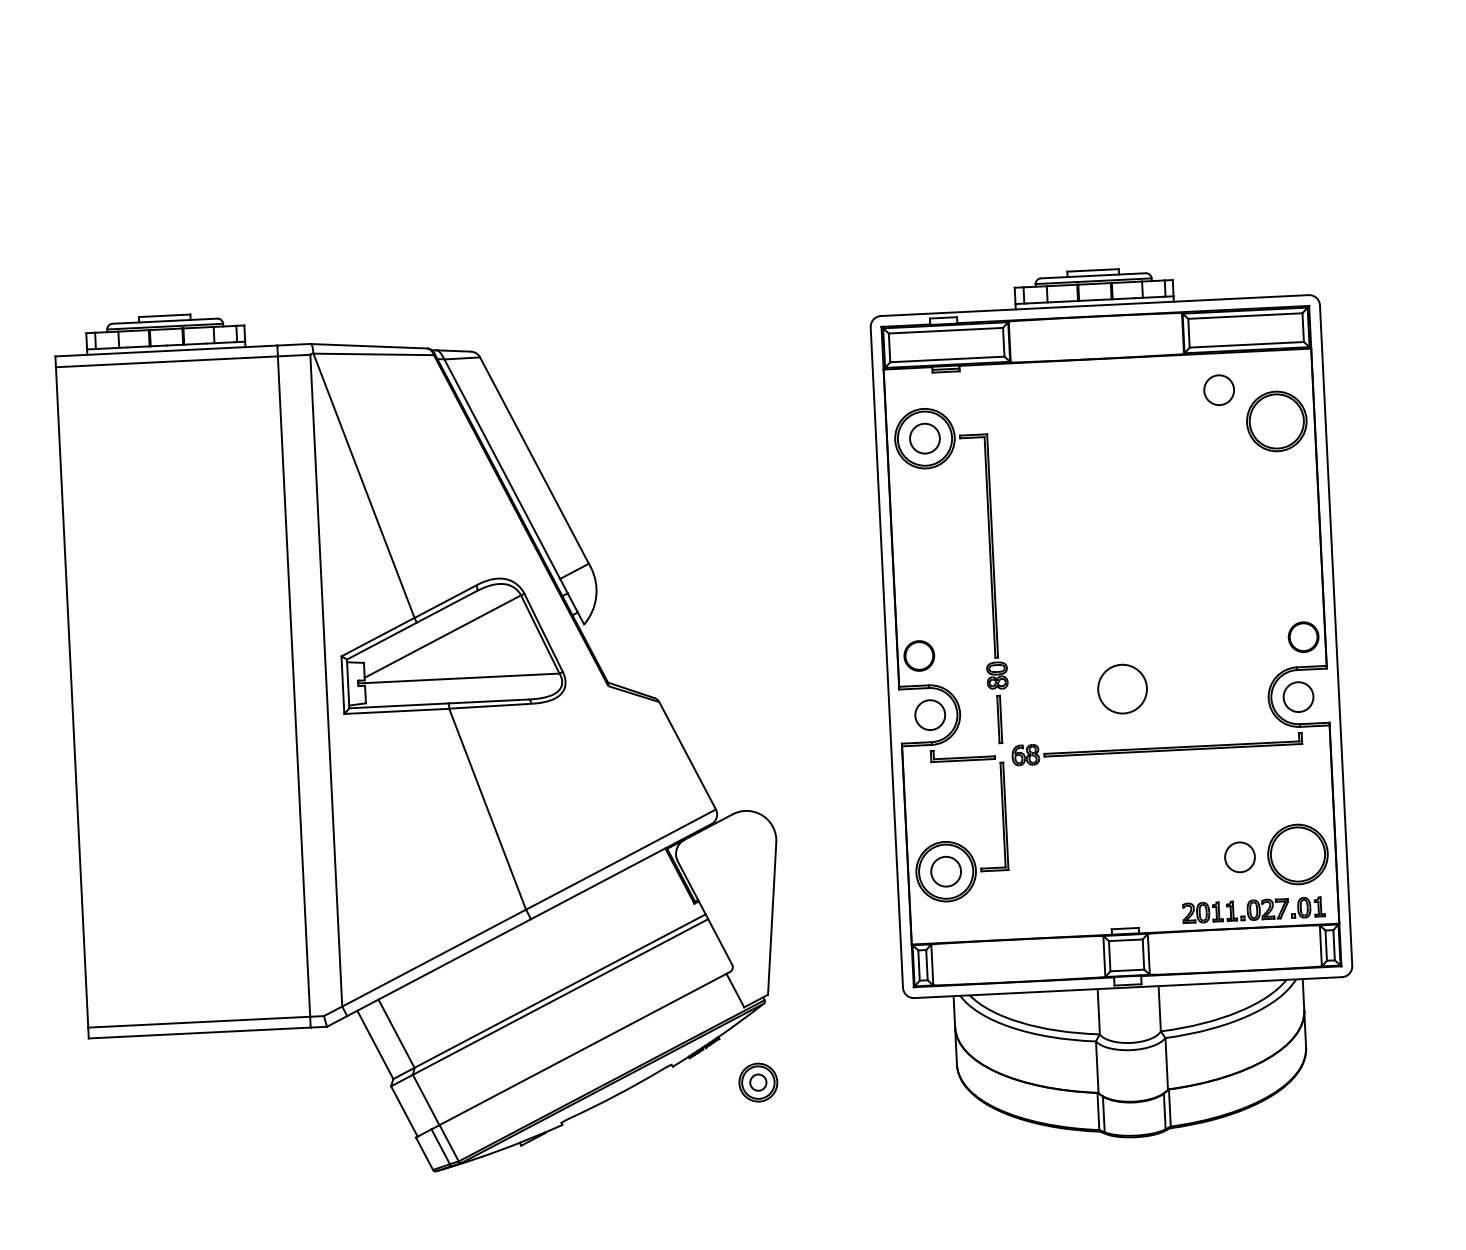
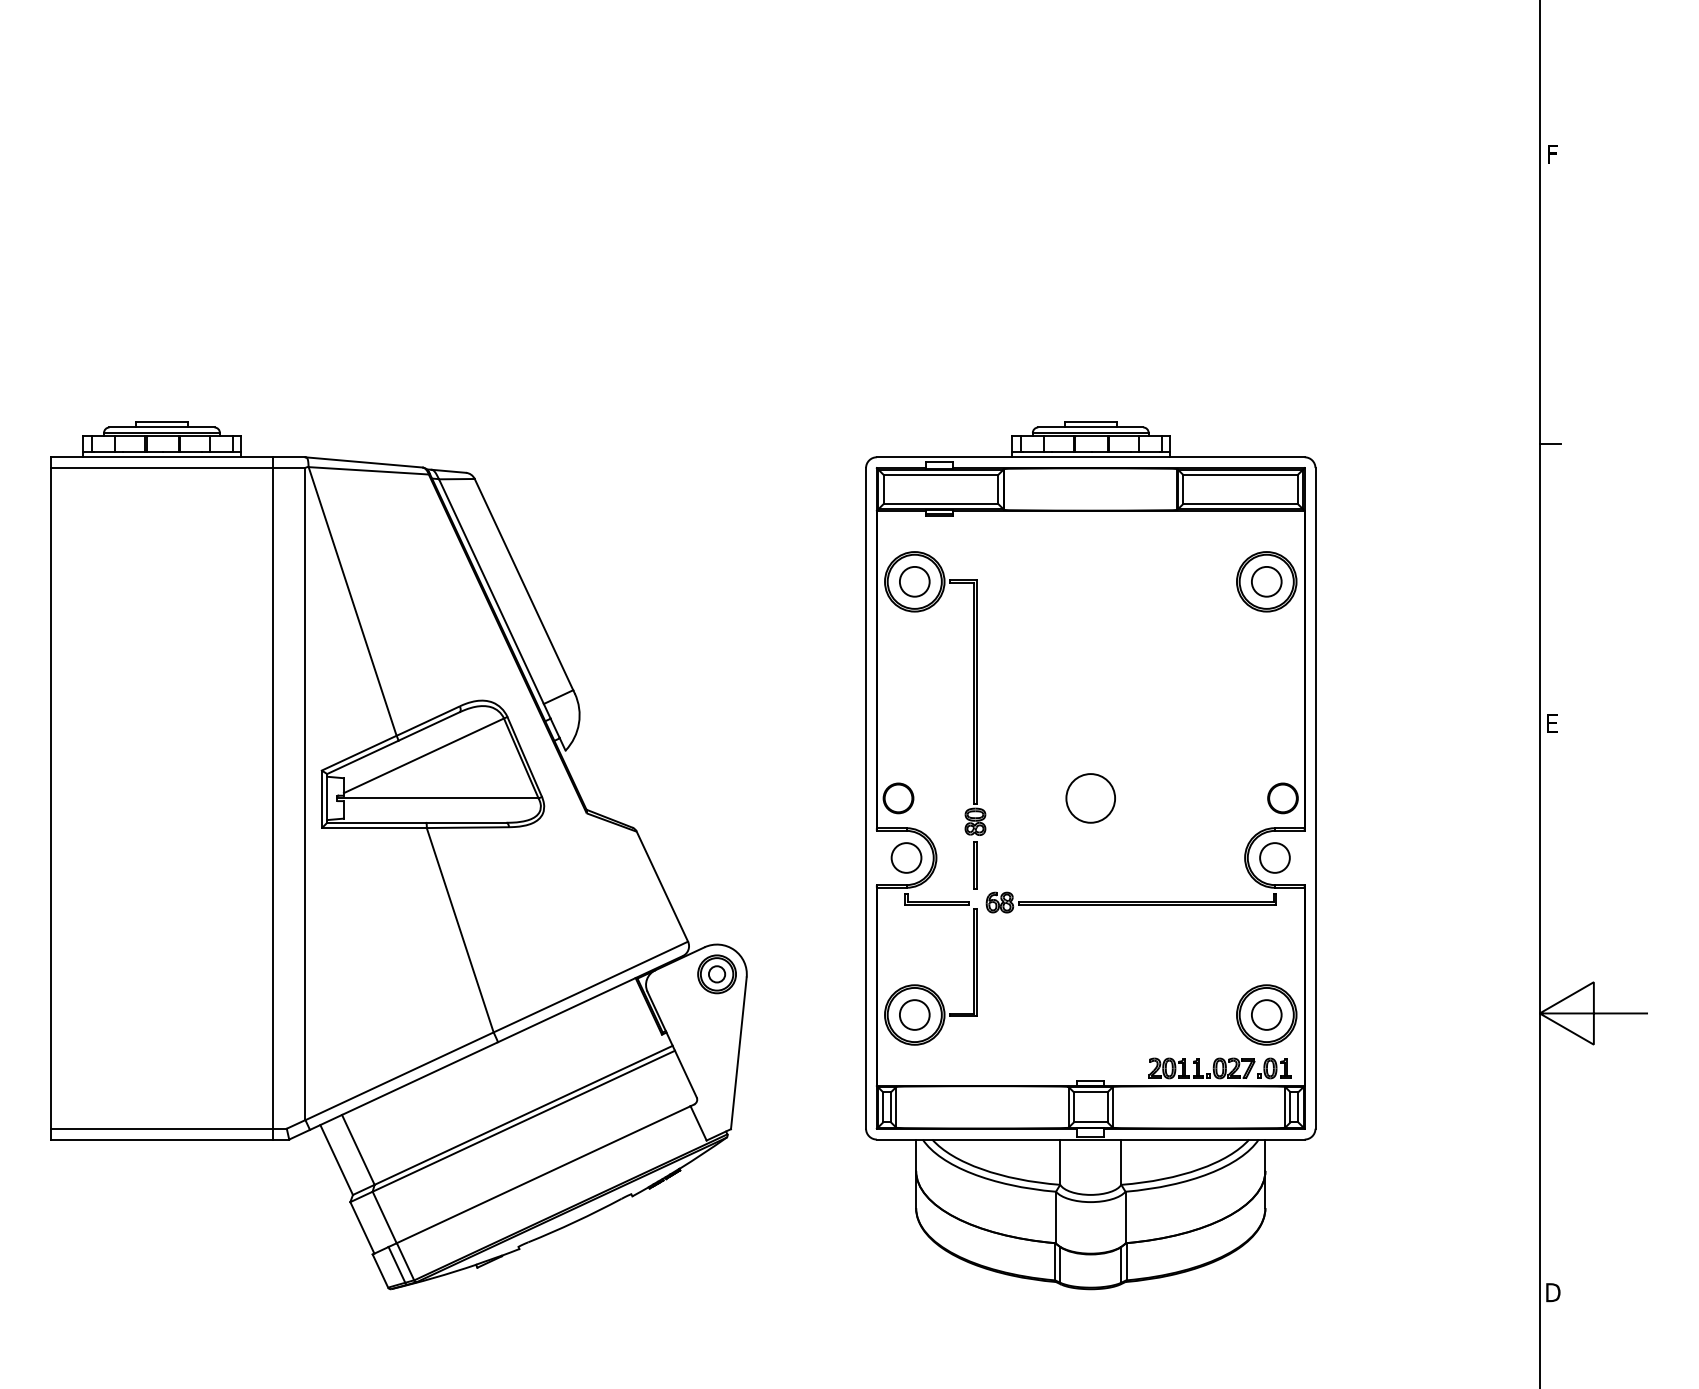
circle: (1218, 389) -> (1266, 581), moved
circle: (1122, 689) -> (1090, 798), moved
circle: (1239, 856) -> (1266, 1014), moved
part: (757, 1082) -> (716, 974), moved

